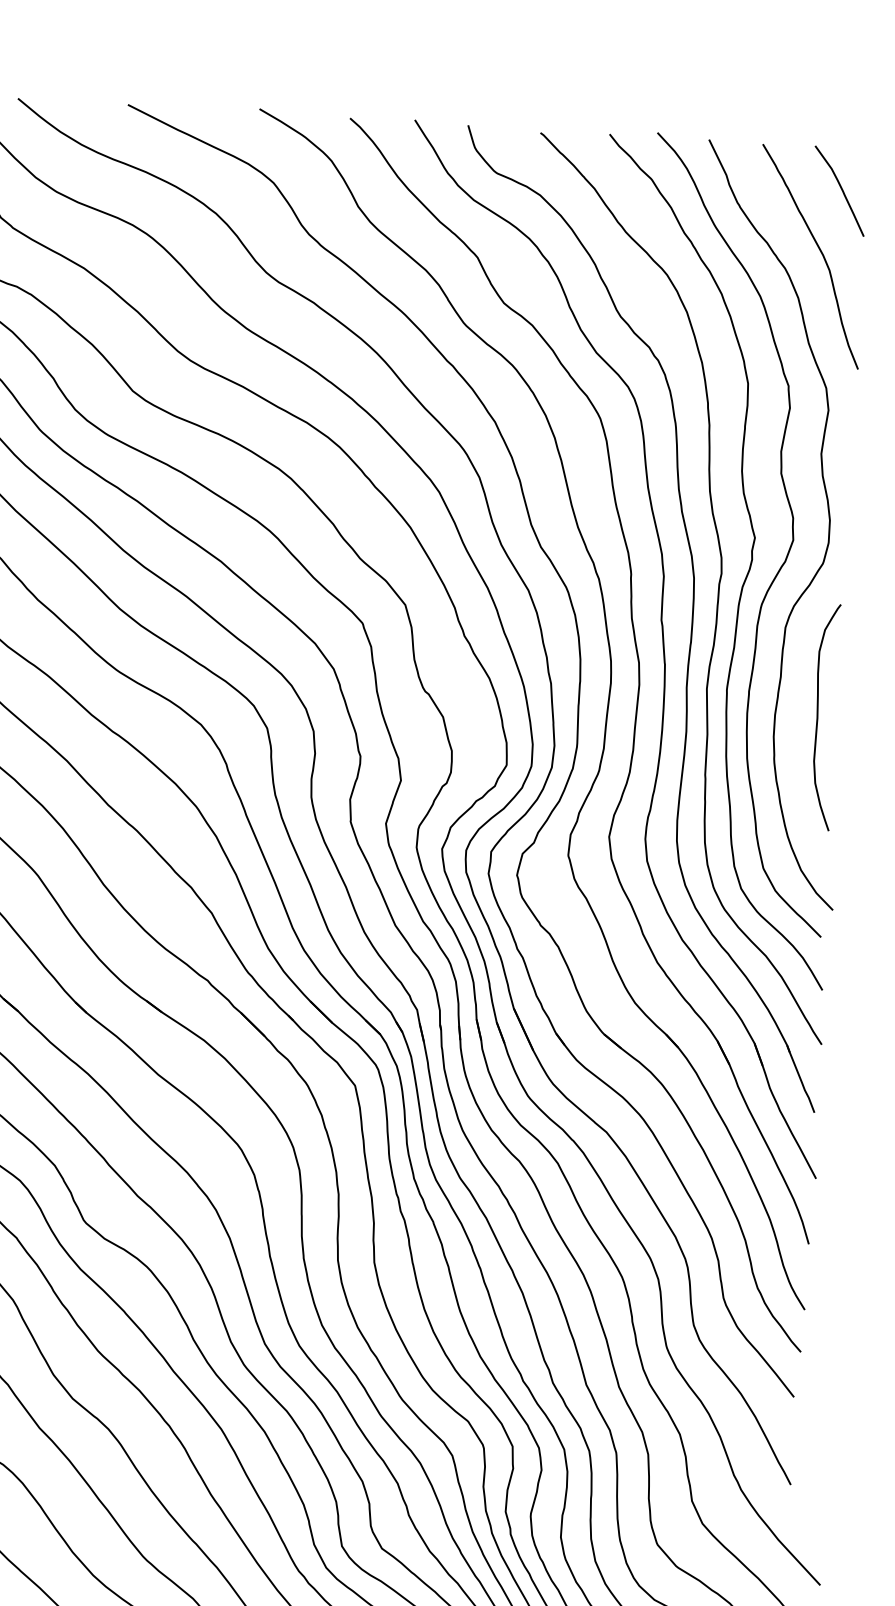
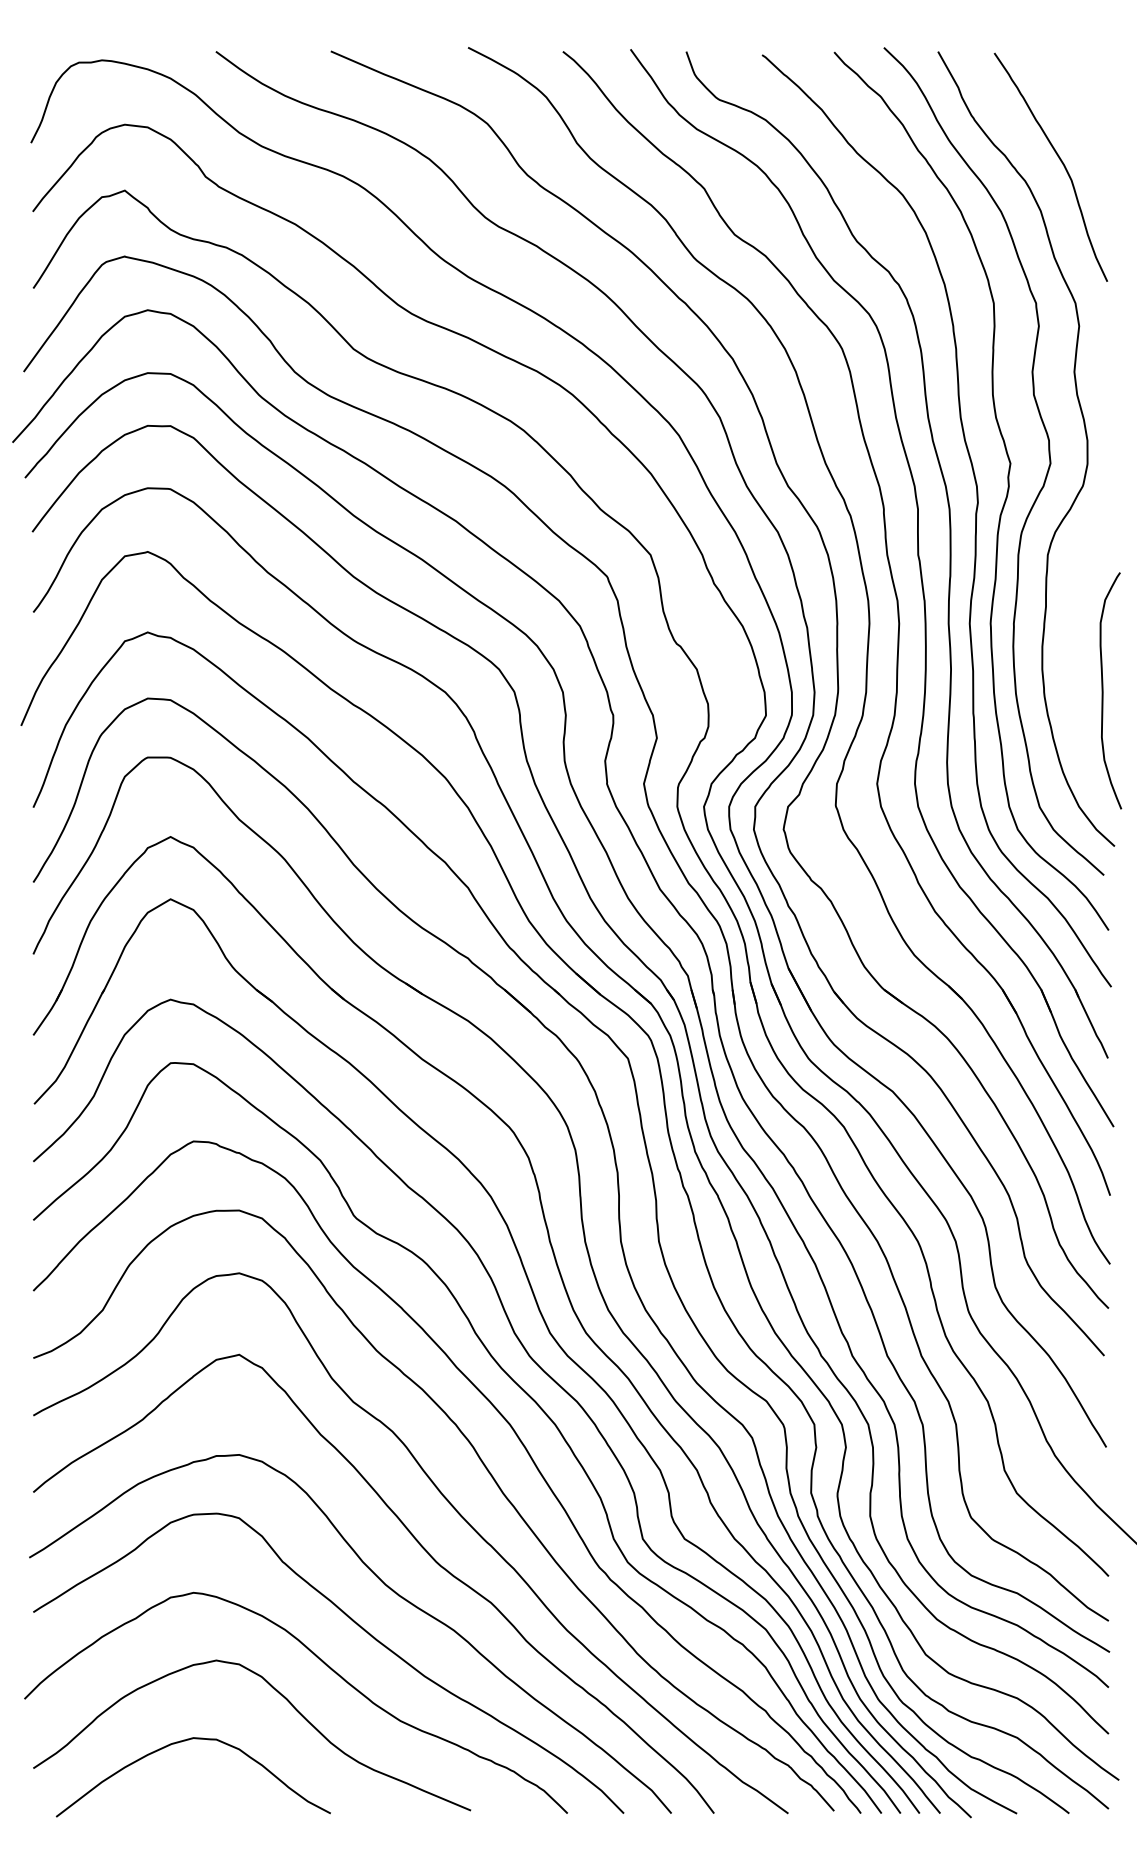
curve: (840, 189) -> (1078, 95), removed
curve: (818, 716) -> (1103, 690), moved

